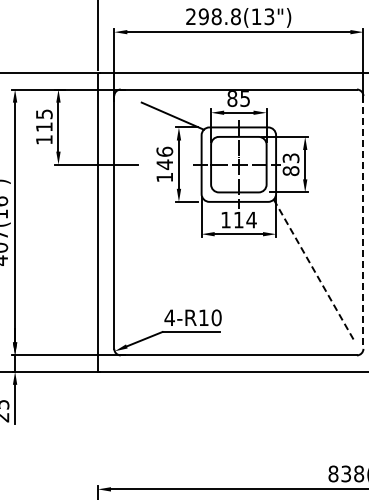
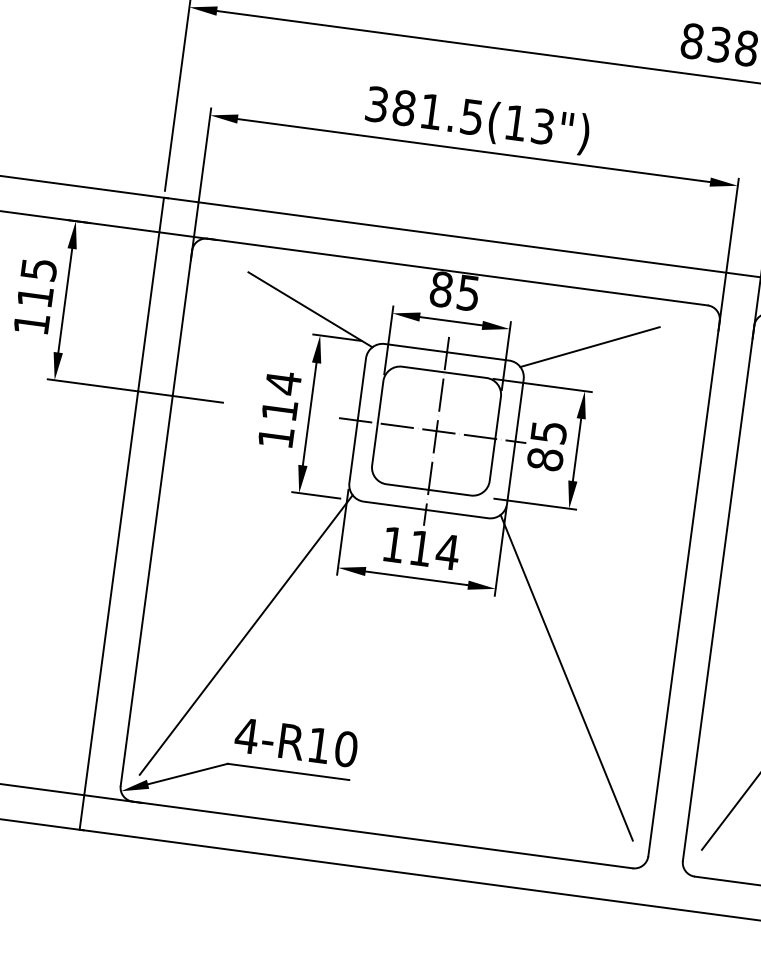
text: (213, 16) -> (424, 110), 298.8(13") -> 381.5(13")
line: (304, 115) -> (589, 345), added
text: (290, 157) -> (547, 430), 83 -> 85
text: (164, 158) -> (280, 397), 146 -> 114
line: (363, 222) -> (684, 588), dashed -> solid
line: (162, 270) -> (244, 633), added
line: (314, 271) -> (566, 678), dashed -> solid

